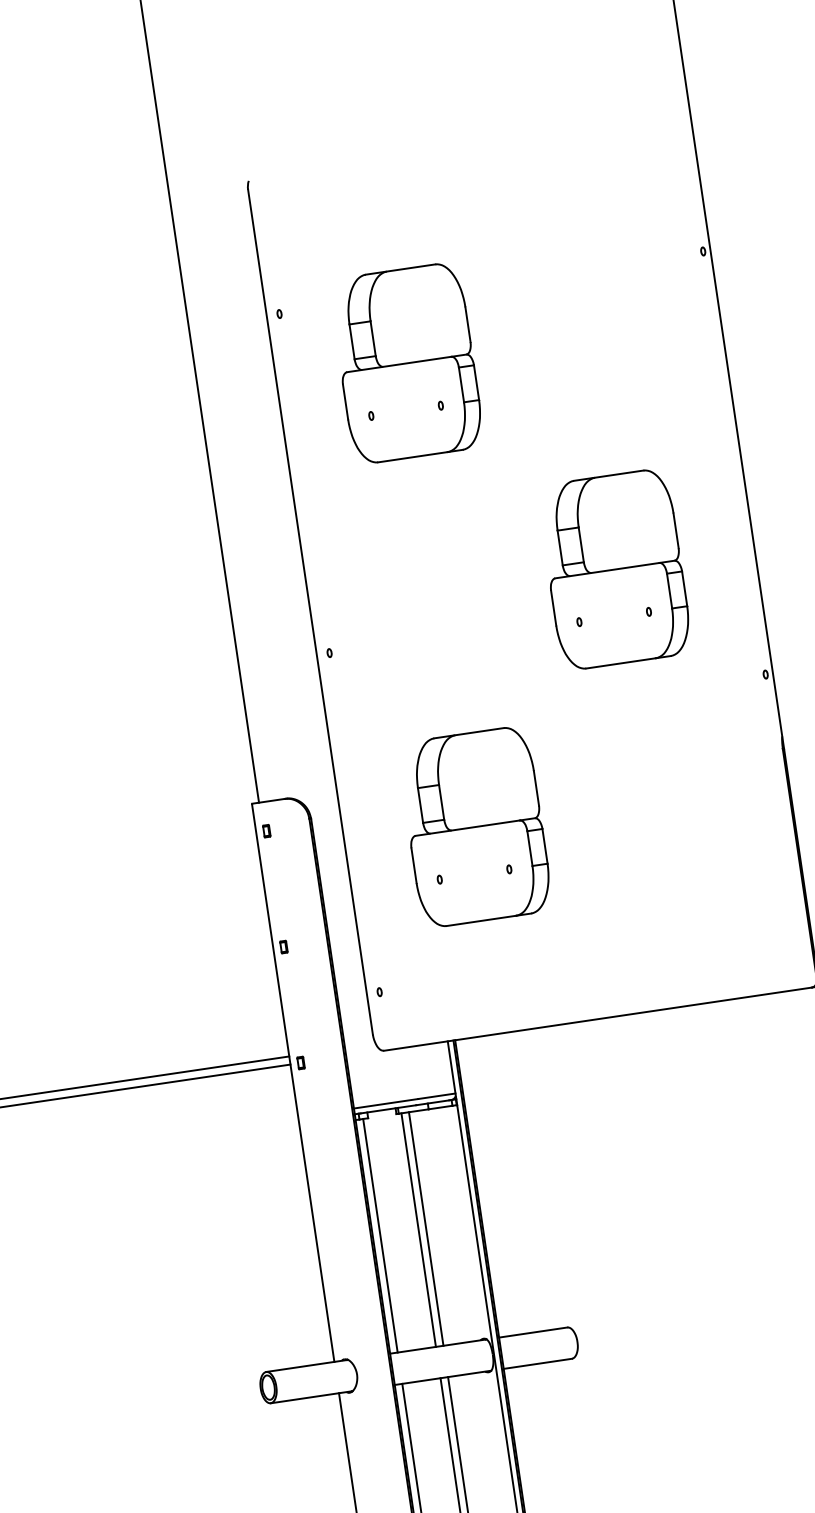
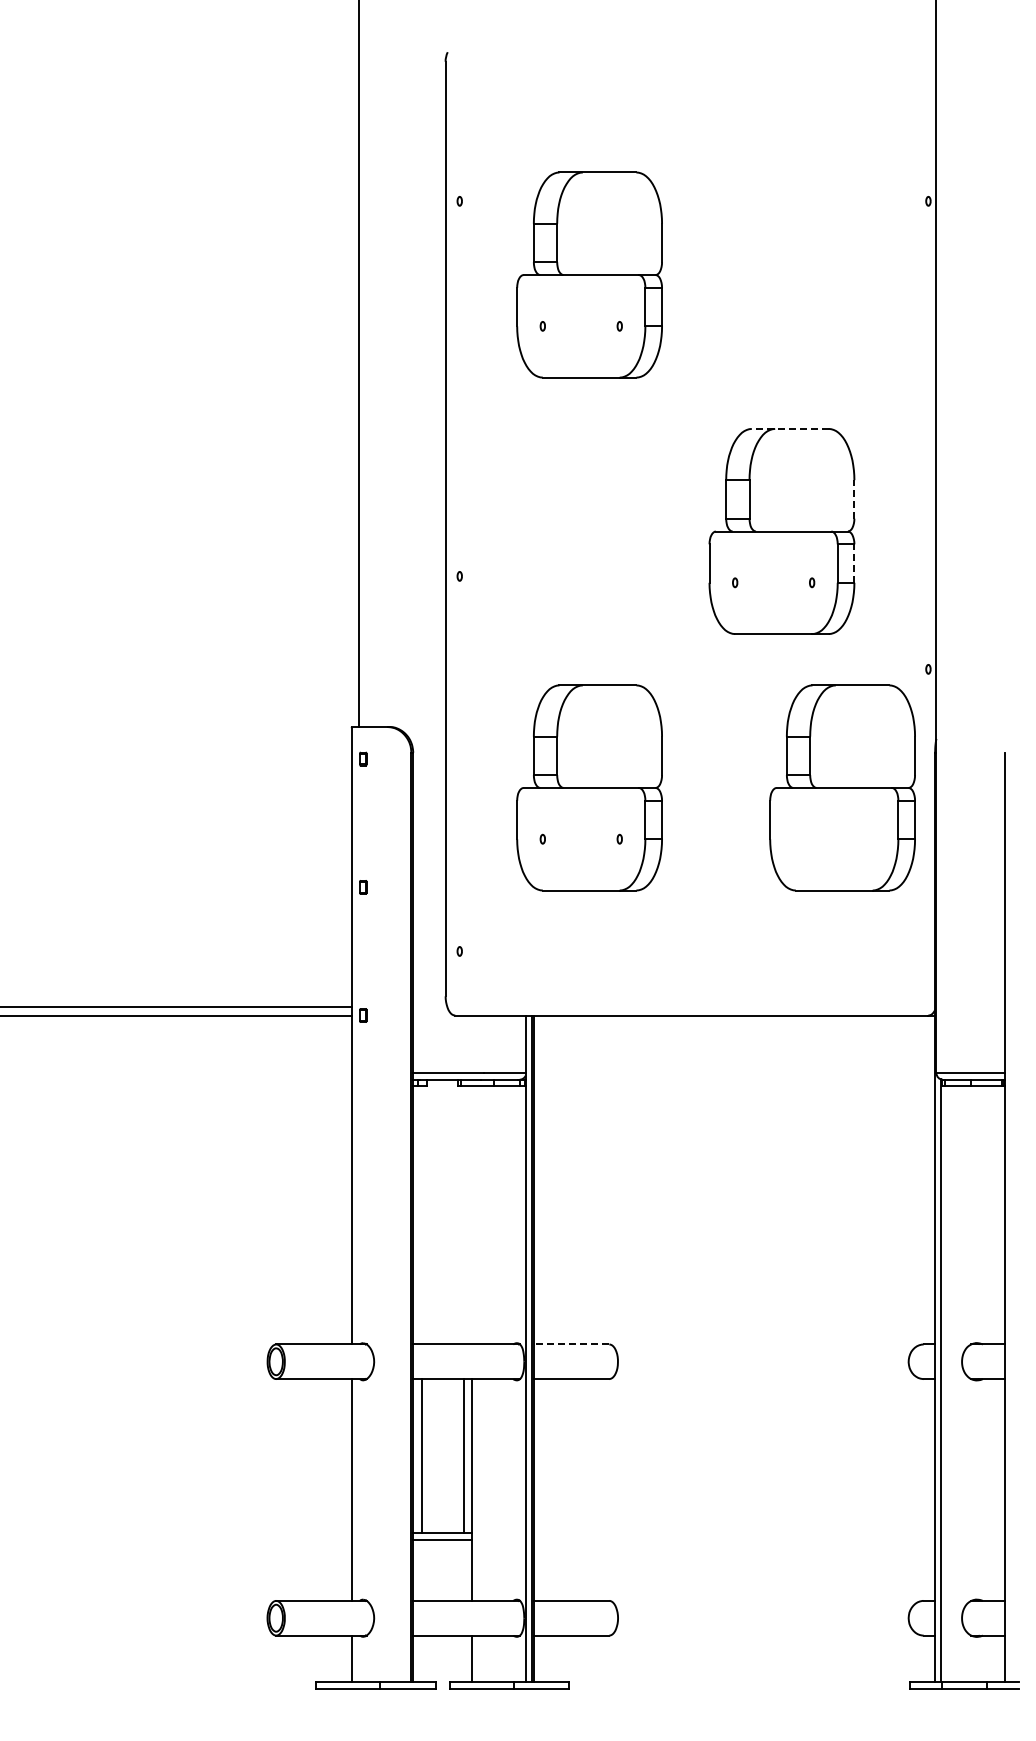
line: (607, 475) -> (789, 428), solid -> dashed
line: (676, 530) -> (854, 498), solid -> dashed
line: (684, 588) -> (854, 563), solid -> dashed
part: (703, 792) -> (842, 787), added
line: (426, 1229) -> (472, 1215), removed
line: (418, 1230) -> (463, 1215), removed
line: (380, 1235) -> (421, 1215), removed
line: (533, 1332) -> (571, 1344), solid -> dashed

